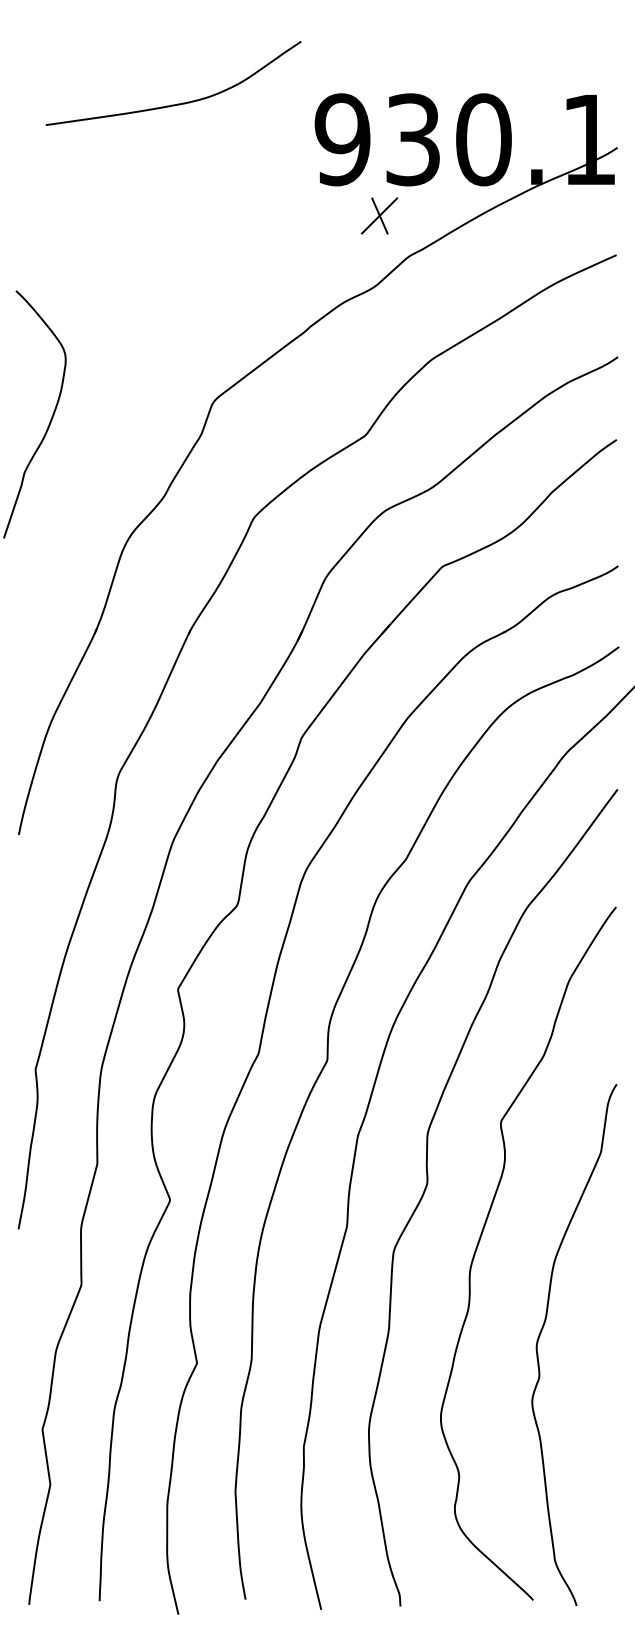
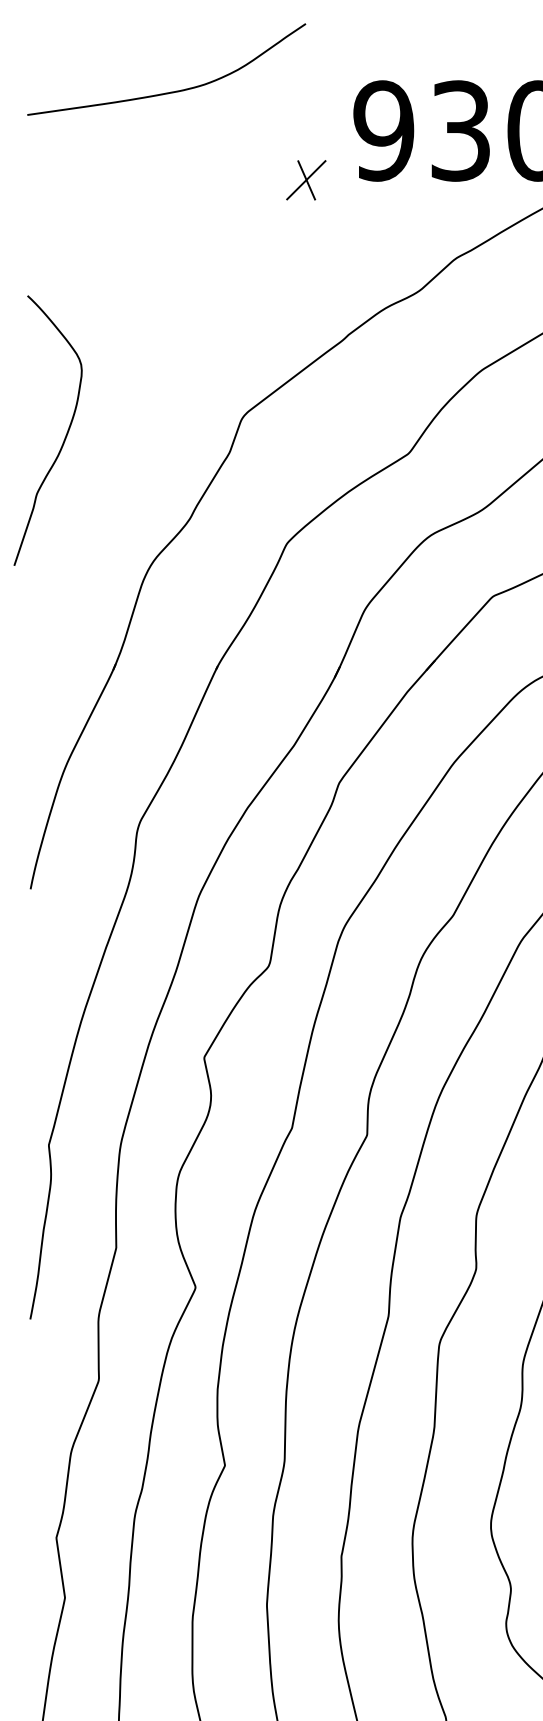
curve: (177, 103) -> (170, 91), moved
part: (379, 215) -> (306, 179), moved

